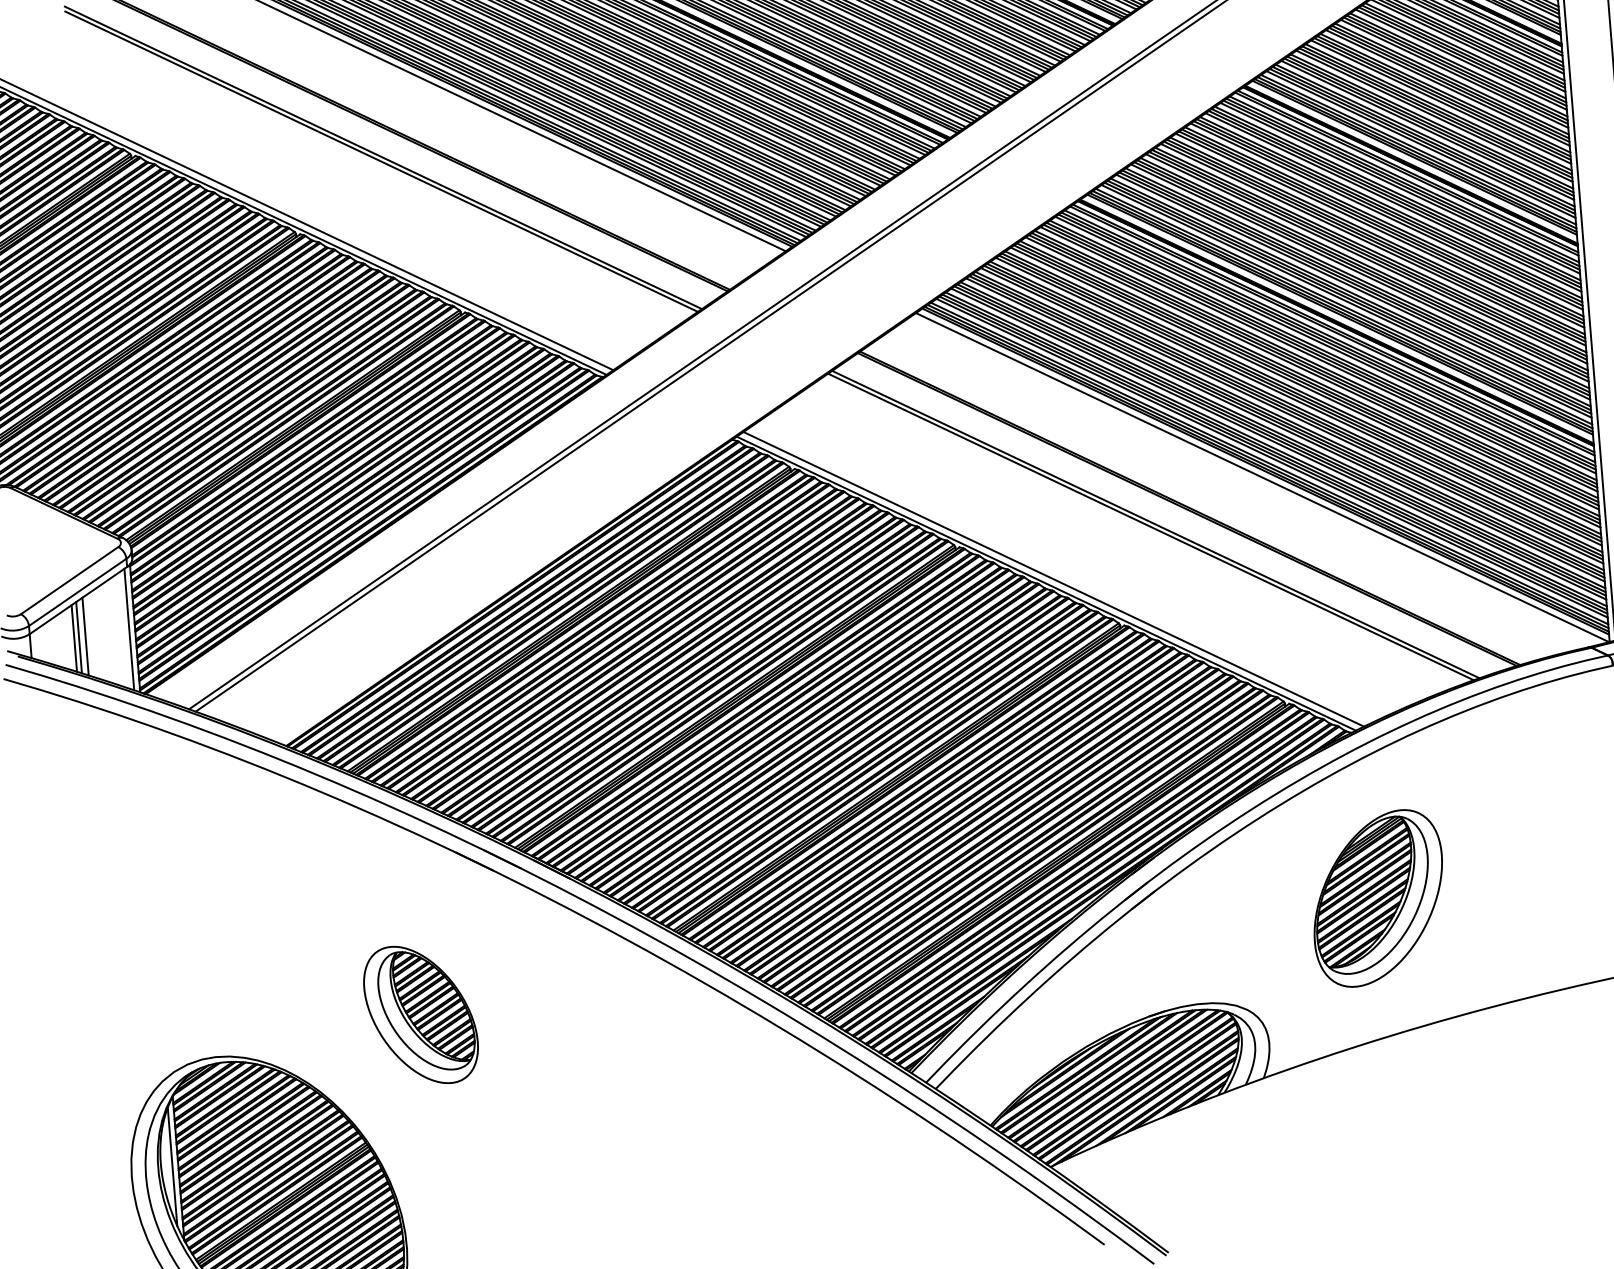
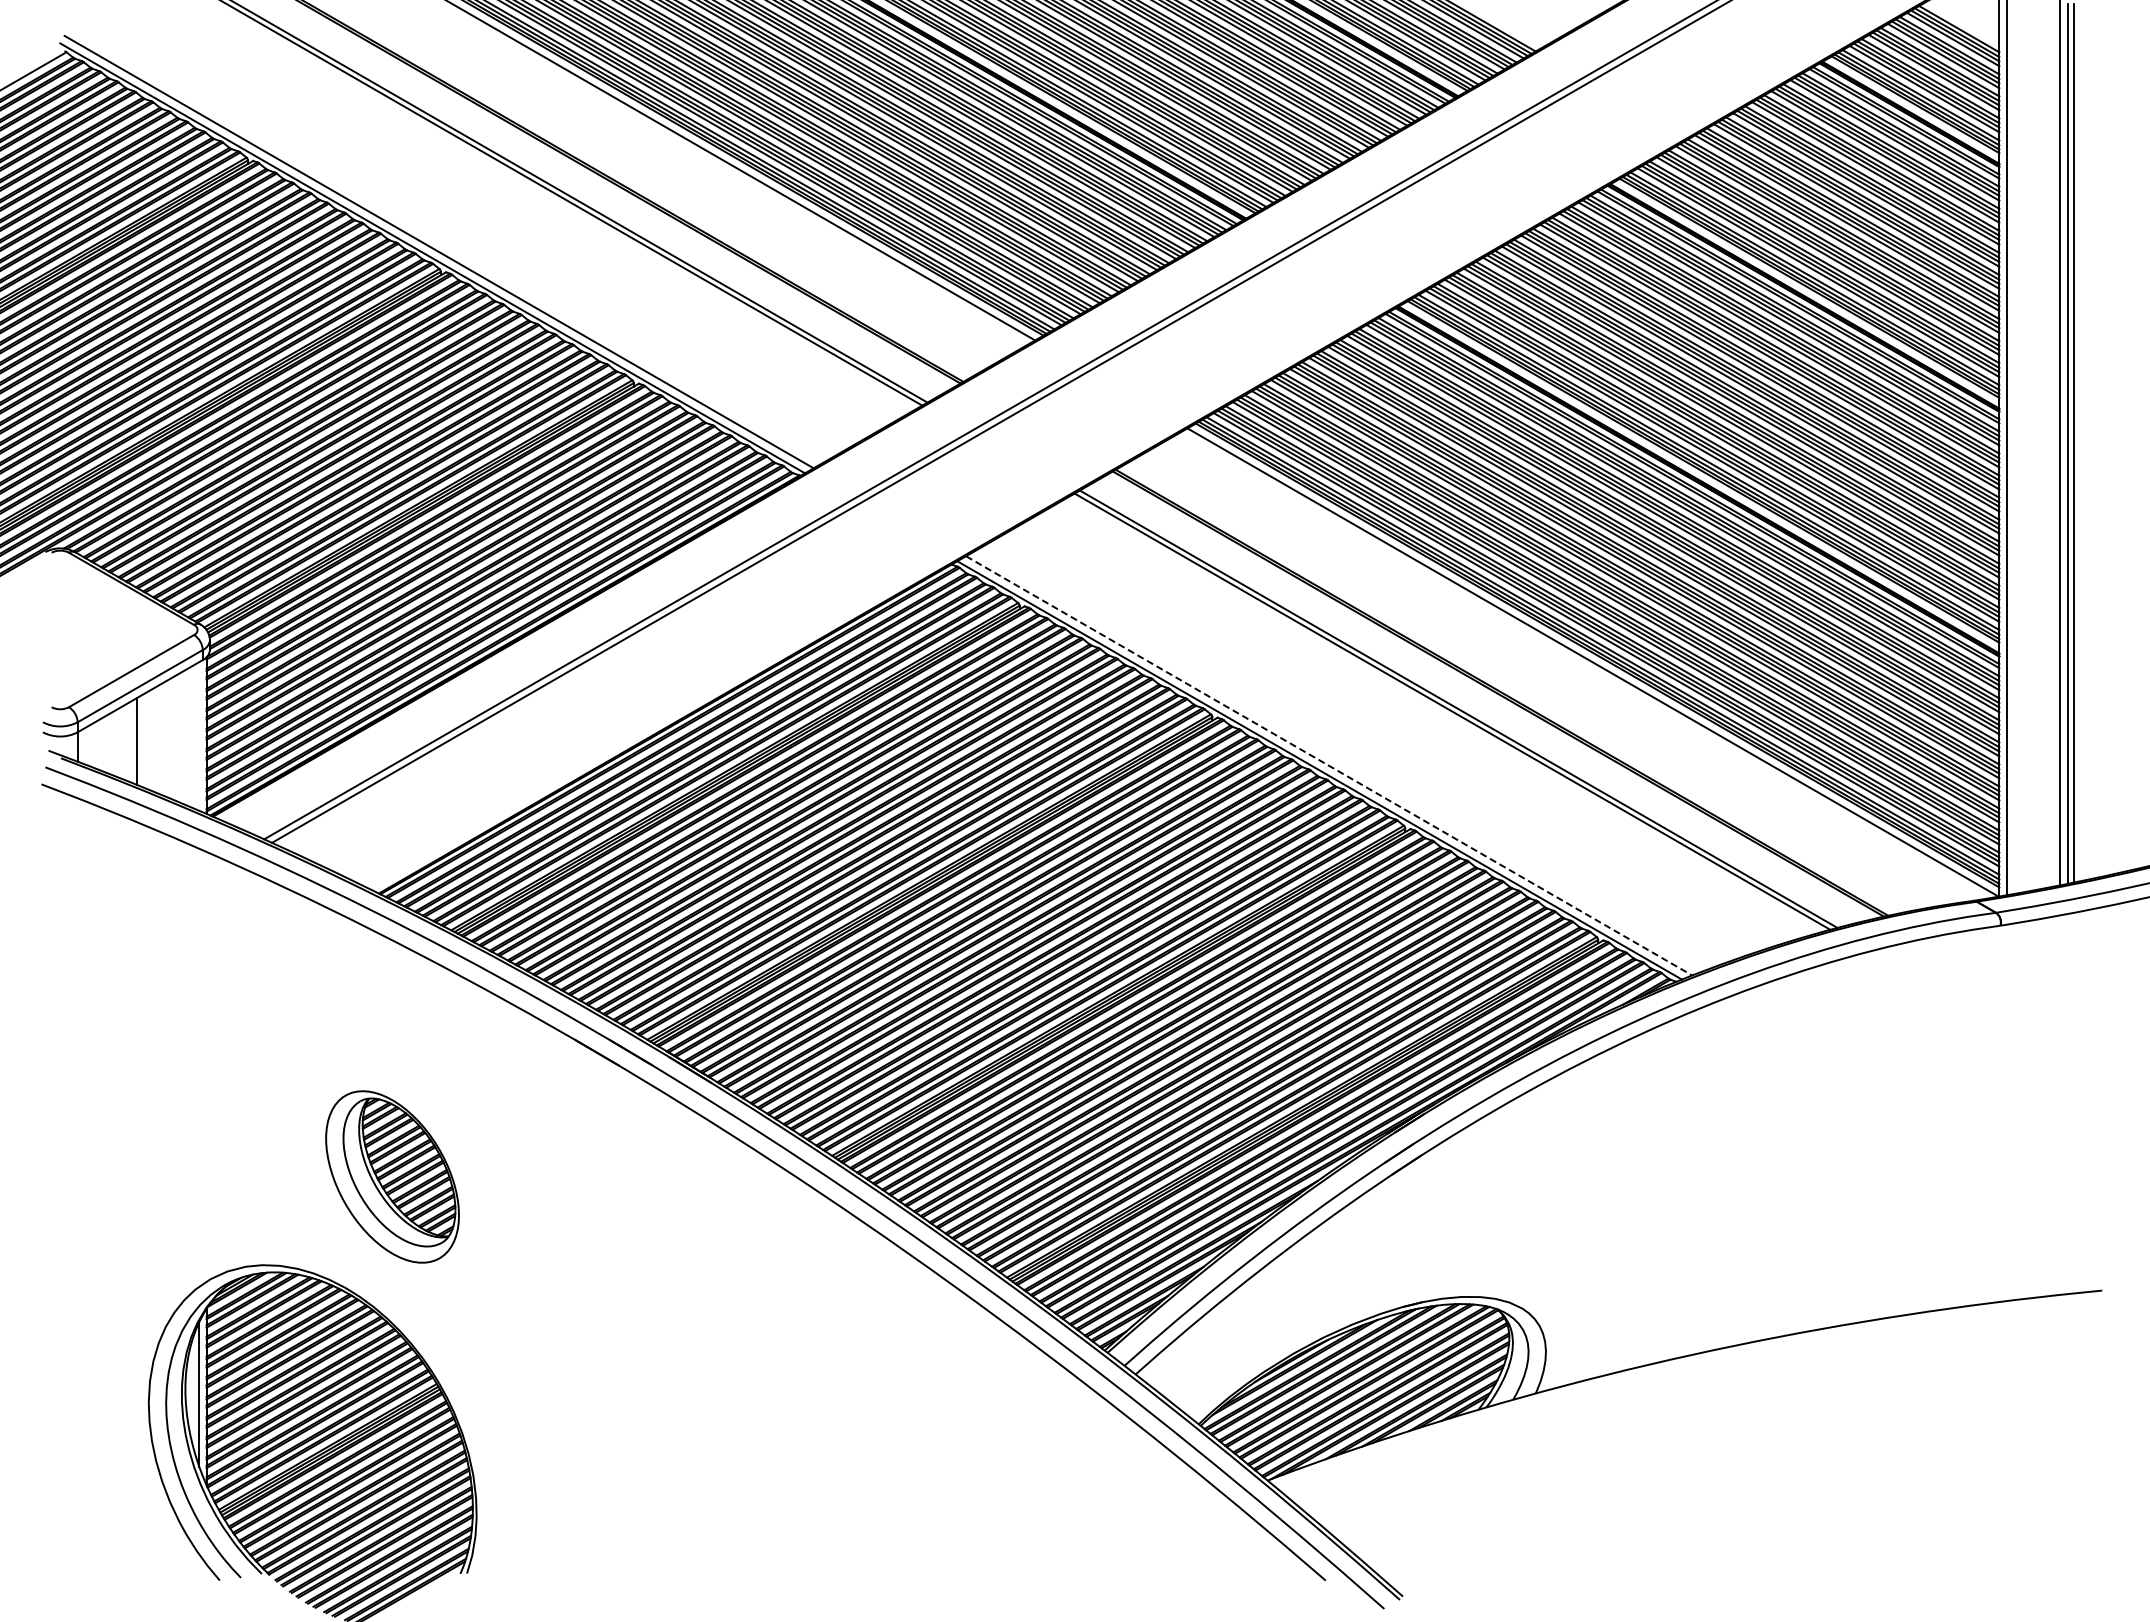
line: (1054, 579) -> (1329, 766), solid -> dashed
line: (129, 629) -> (199, 736), removed
line: (85, 636) -> (145, 740), removed
line: (74, 638) -> (131, 741), removed
part: (1378, 898) -> (1692, 1185), removed
part: (420, 1014) -> (392, 1176), moved

